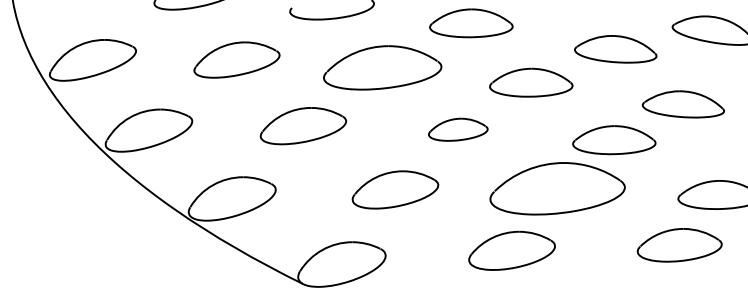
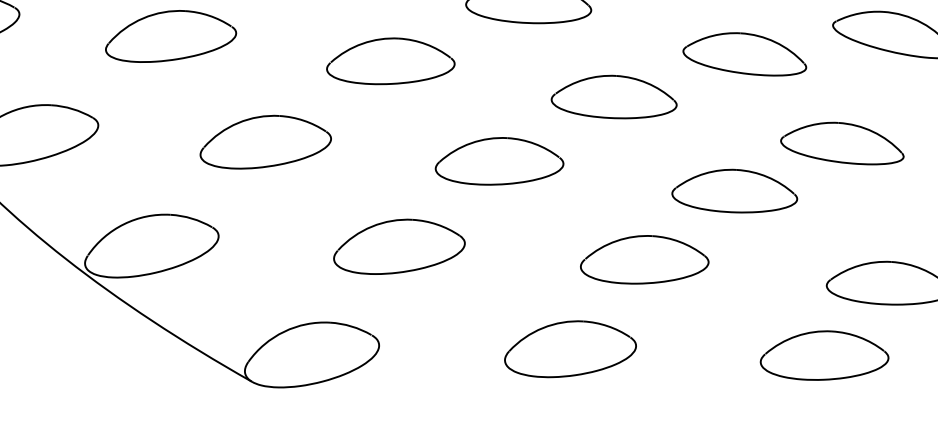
part: (382, 67) -> (390, 61), size x0.71
part: (458, 129) -> (500, 161), size x1.43
part: (557, 189) -> (644, 260), size x0.62

